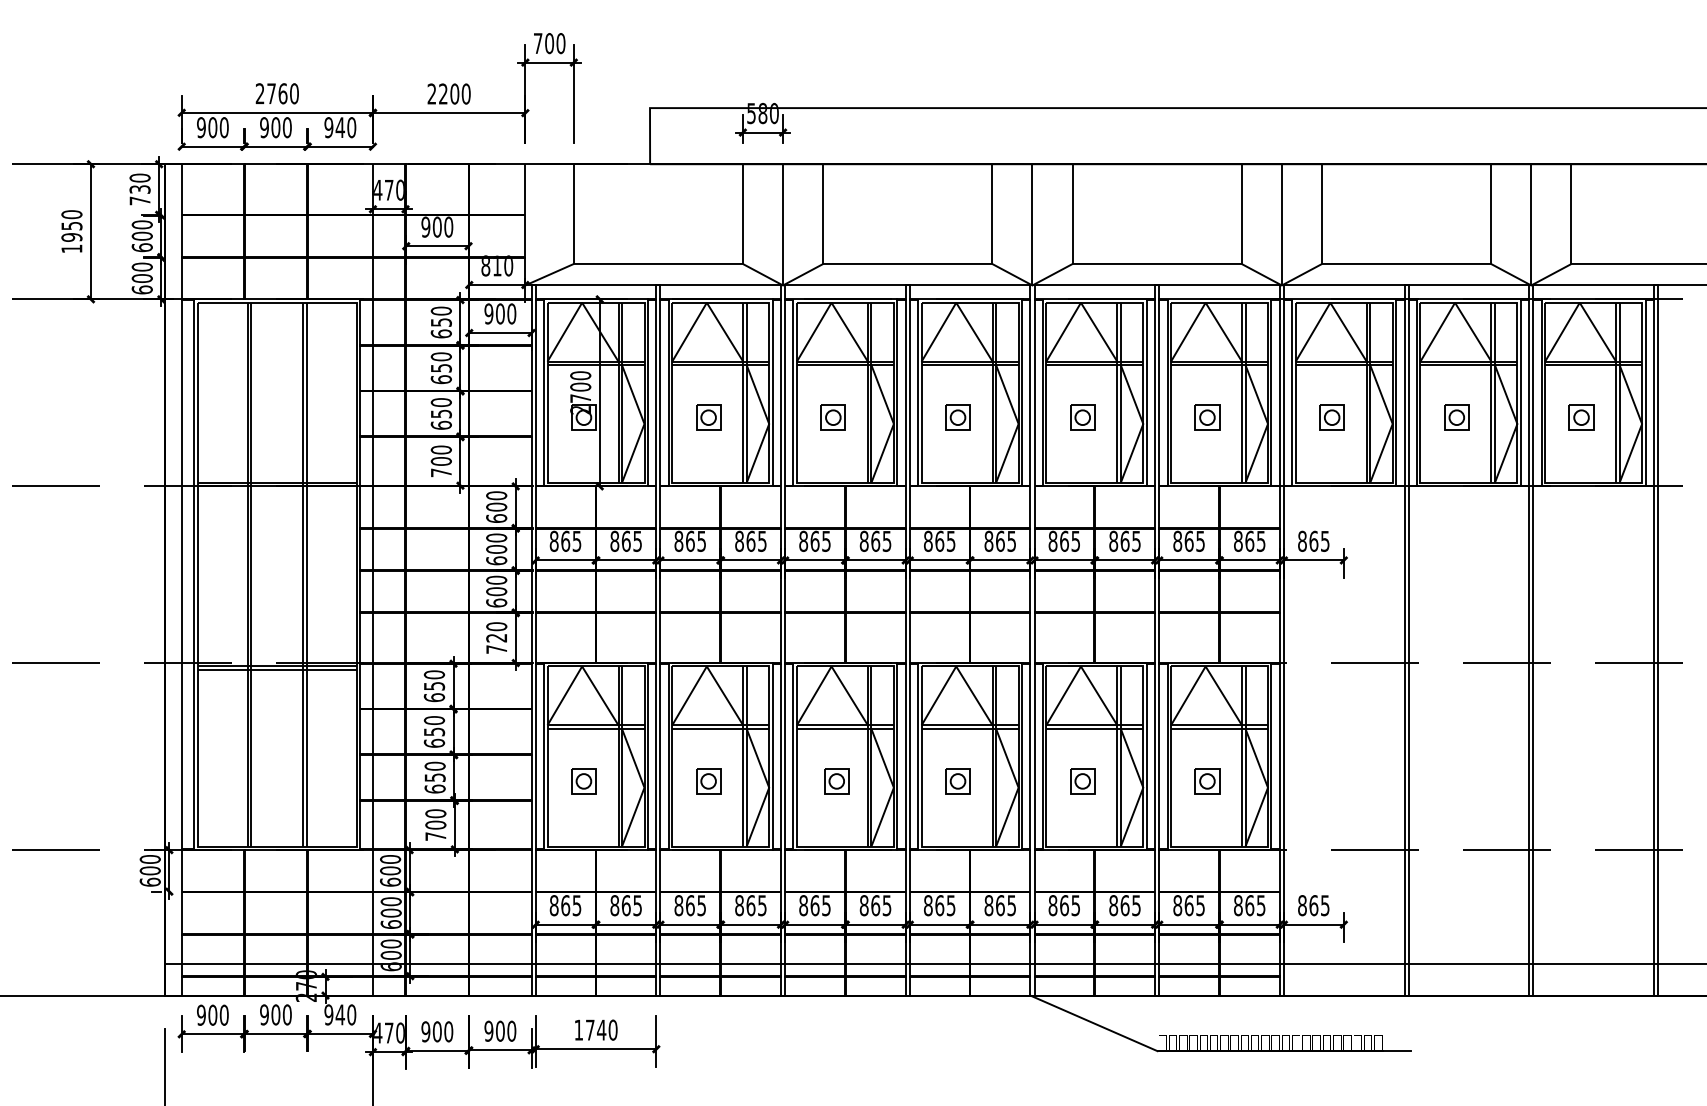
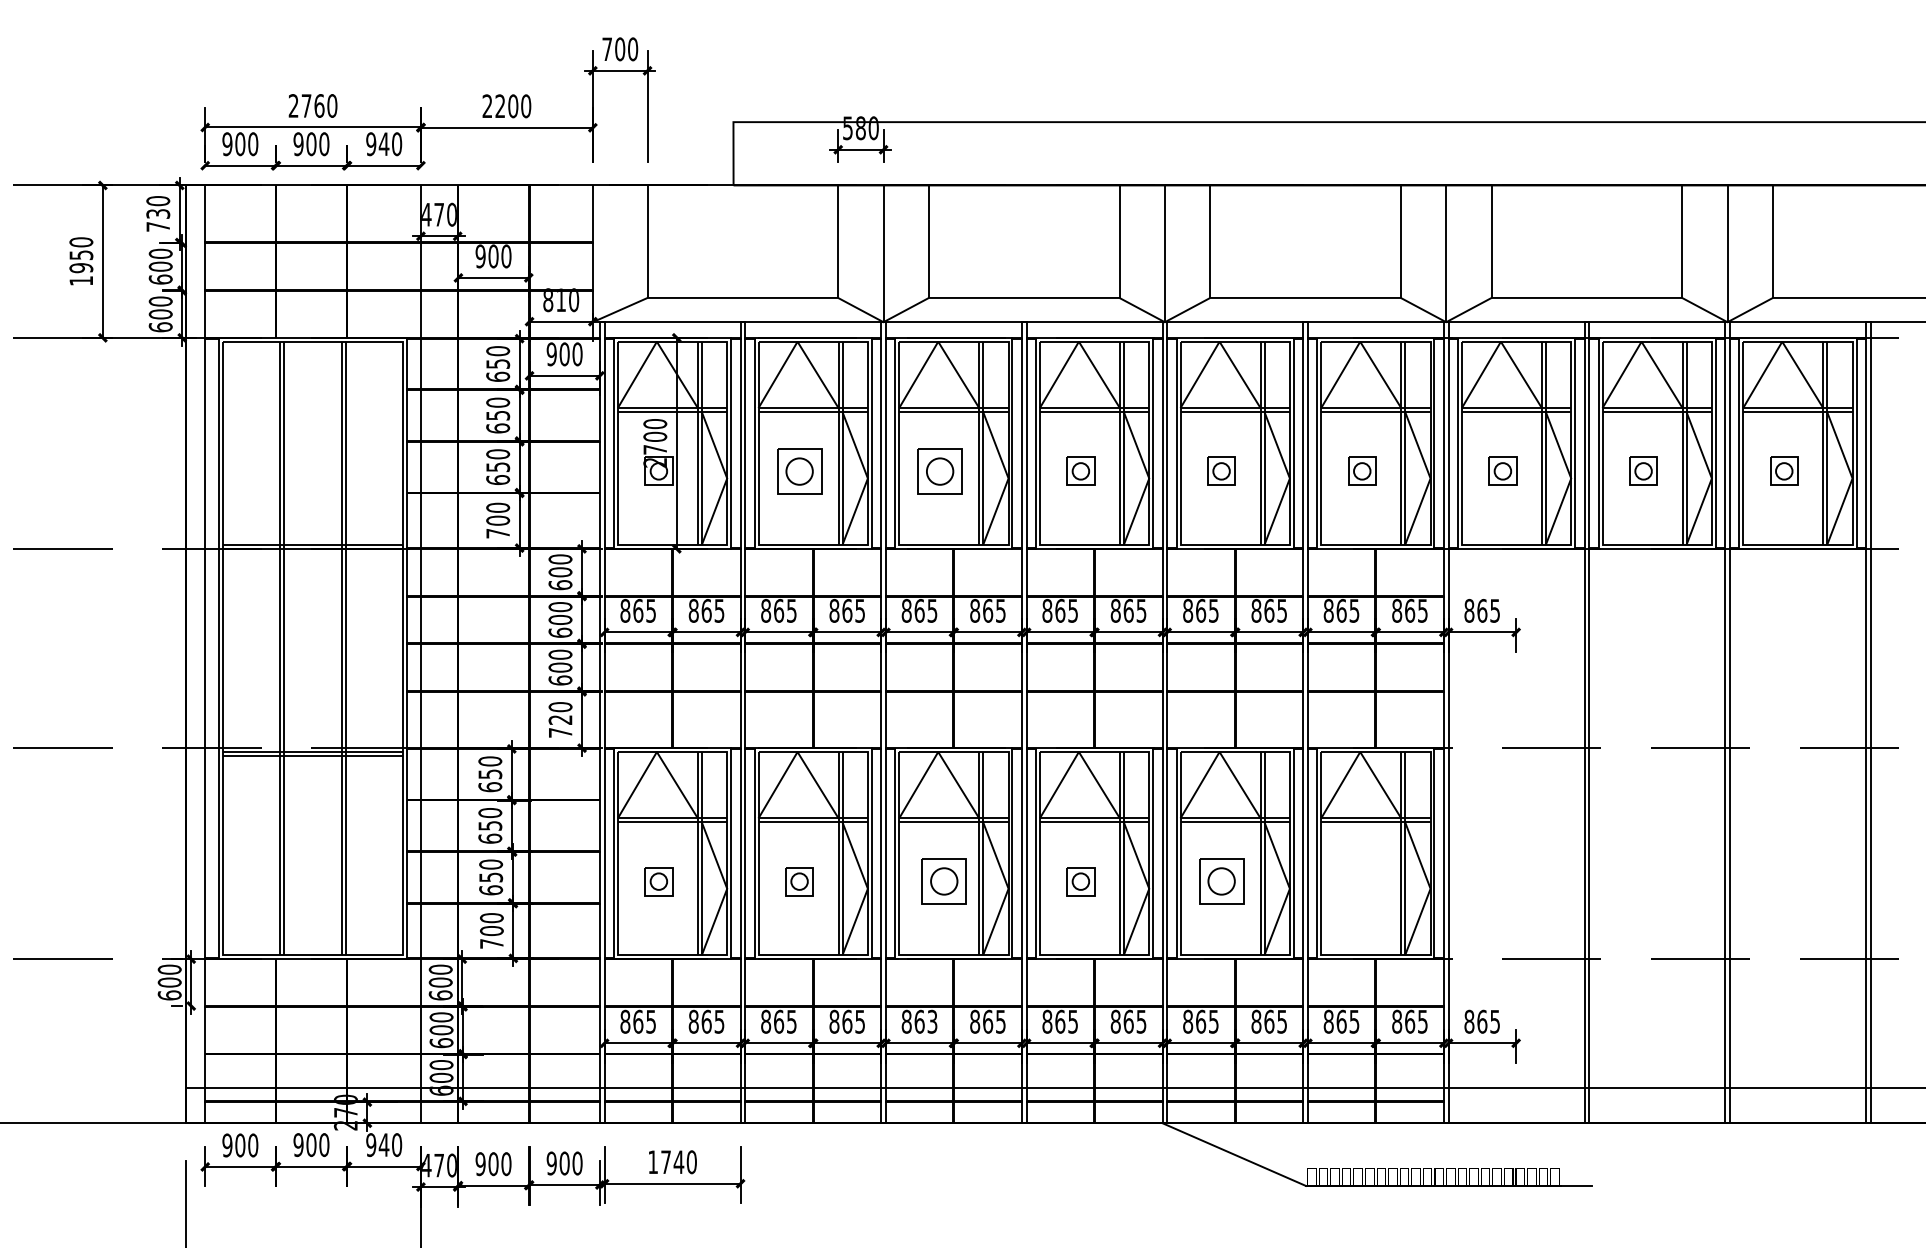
part: (708, 416) -> (799, 470), size x1.6
part: (833, 416) -> (940, 470), size x1.6
part: (836, 781) -> (943, 881), size x1.6
part: (1082, 781) -> (1221, 881), size x1.6
part: (1207, 781) -> (1362, 881), removed
text: (826, 904) -> (932, 1020), 865 -> 863

